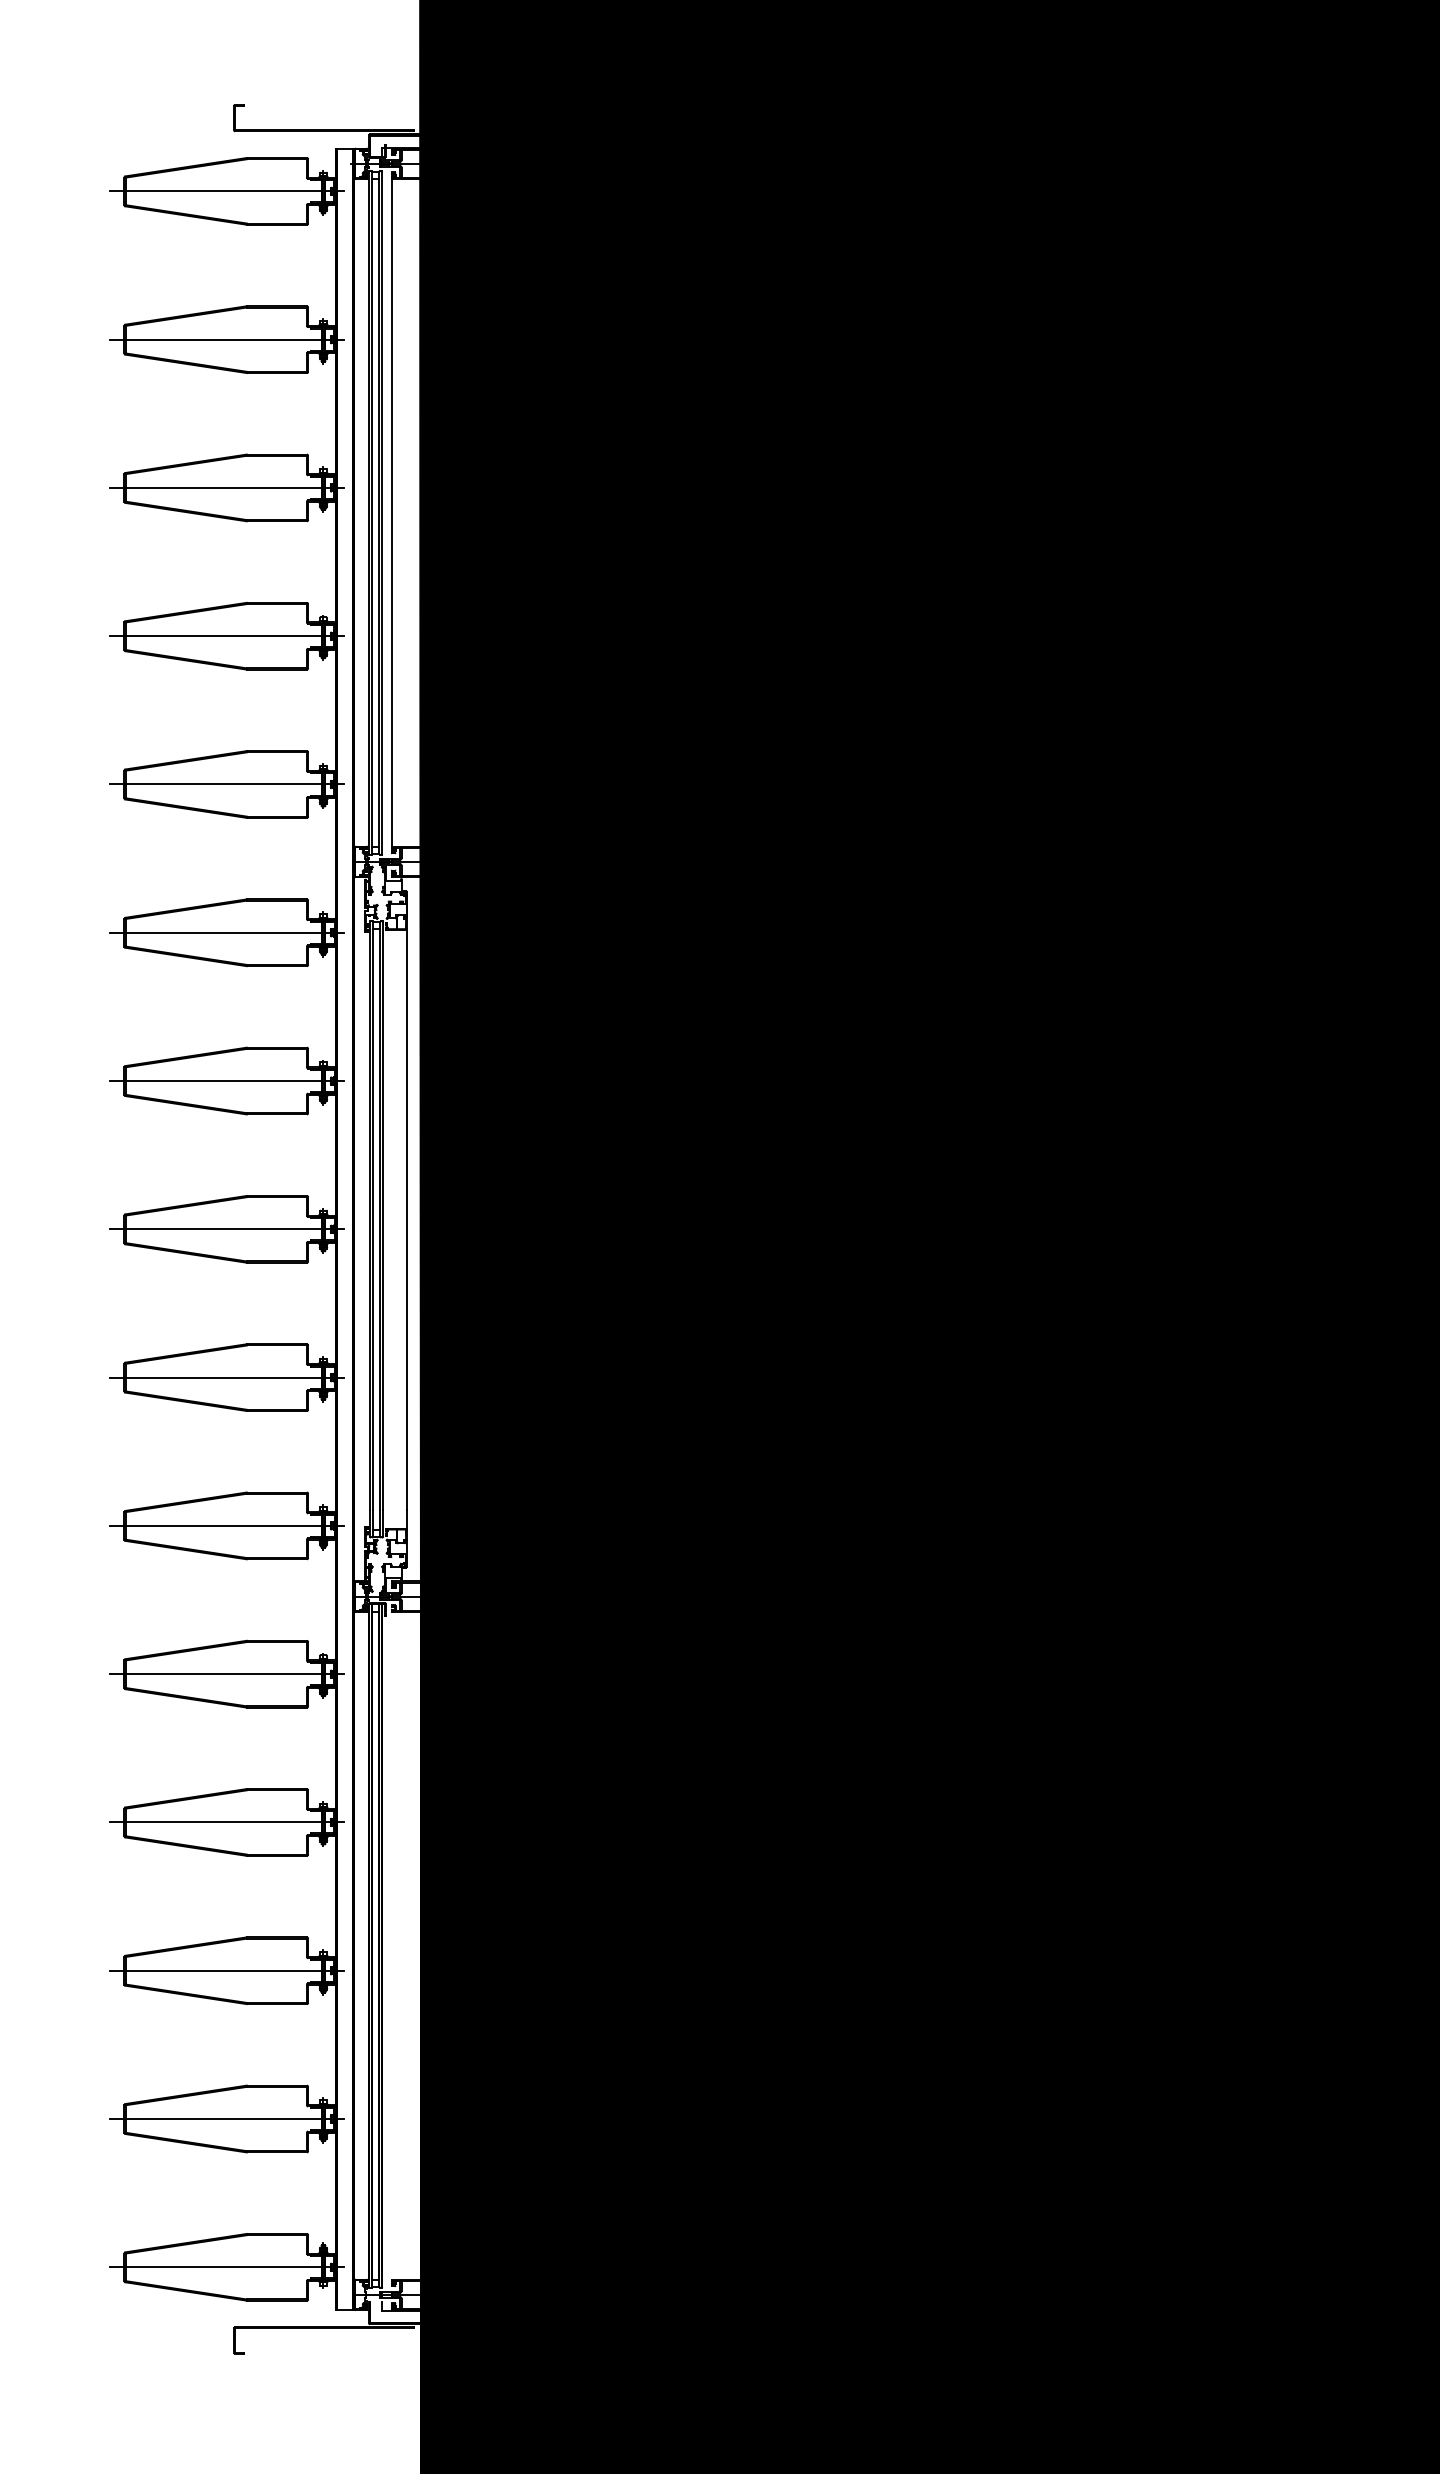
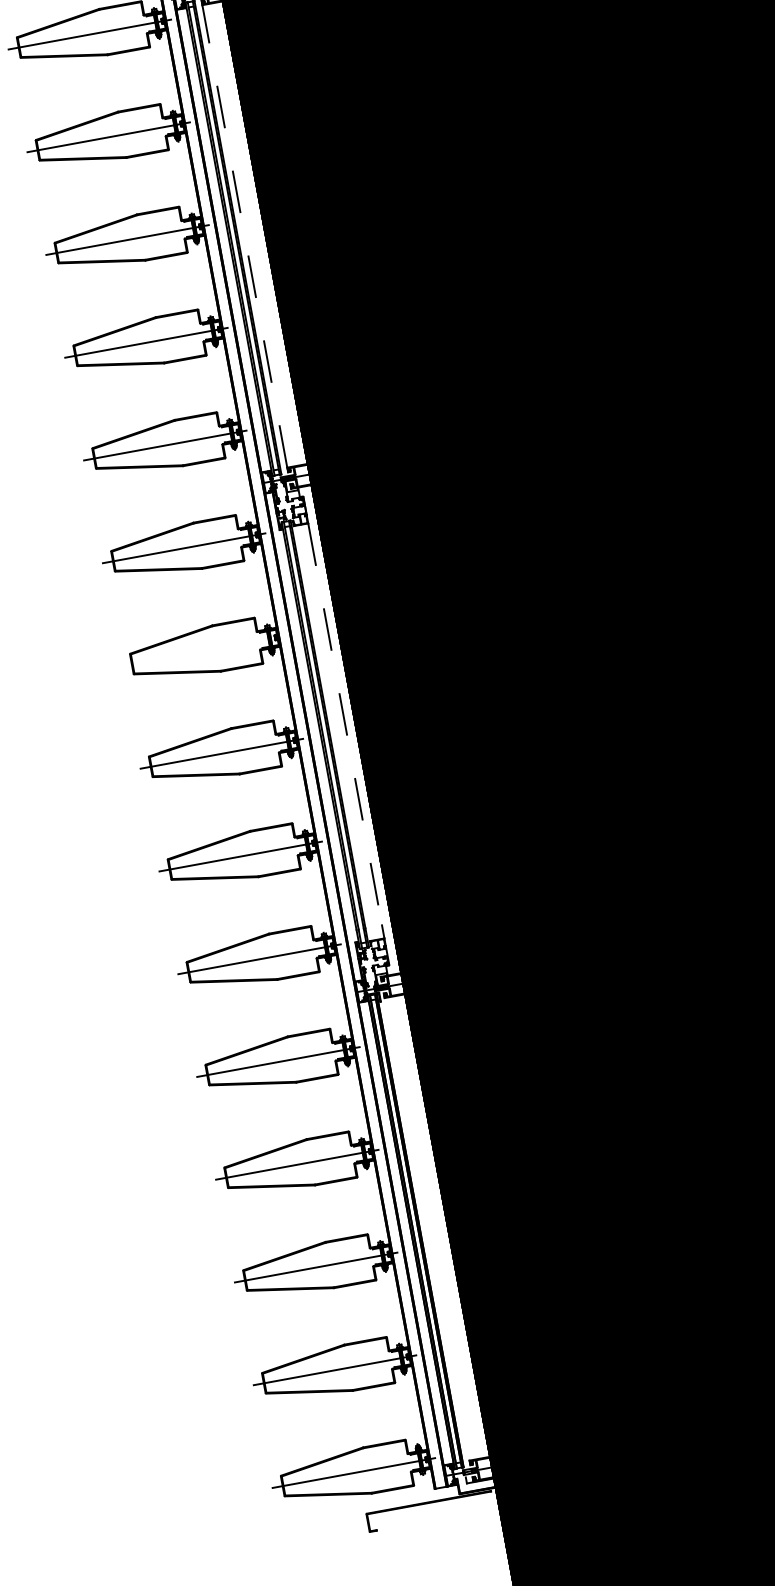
line: (391, 512) -> (244, 236), solid -> dashed
line: (226, 1081) -> (202, 651), removed
line: (406, 1219) -> (344, 724), solid -> dashed

